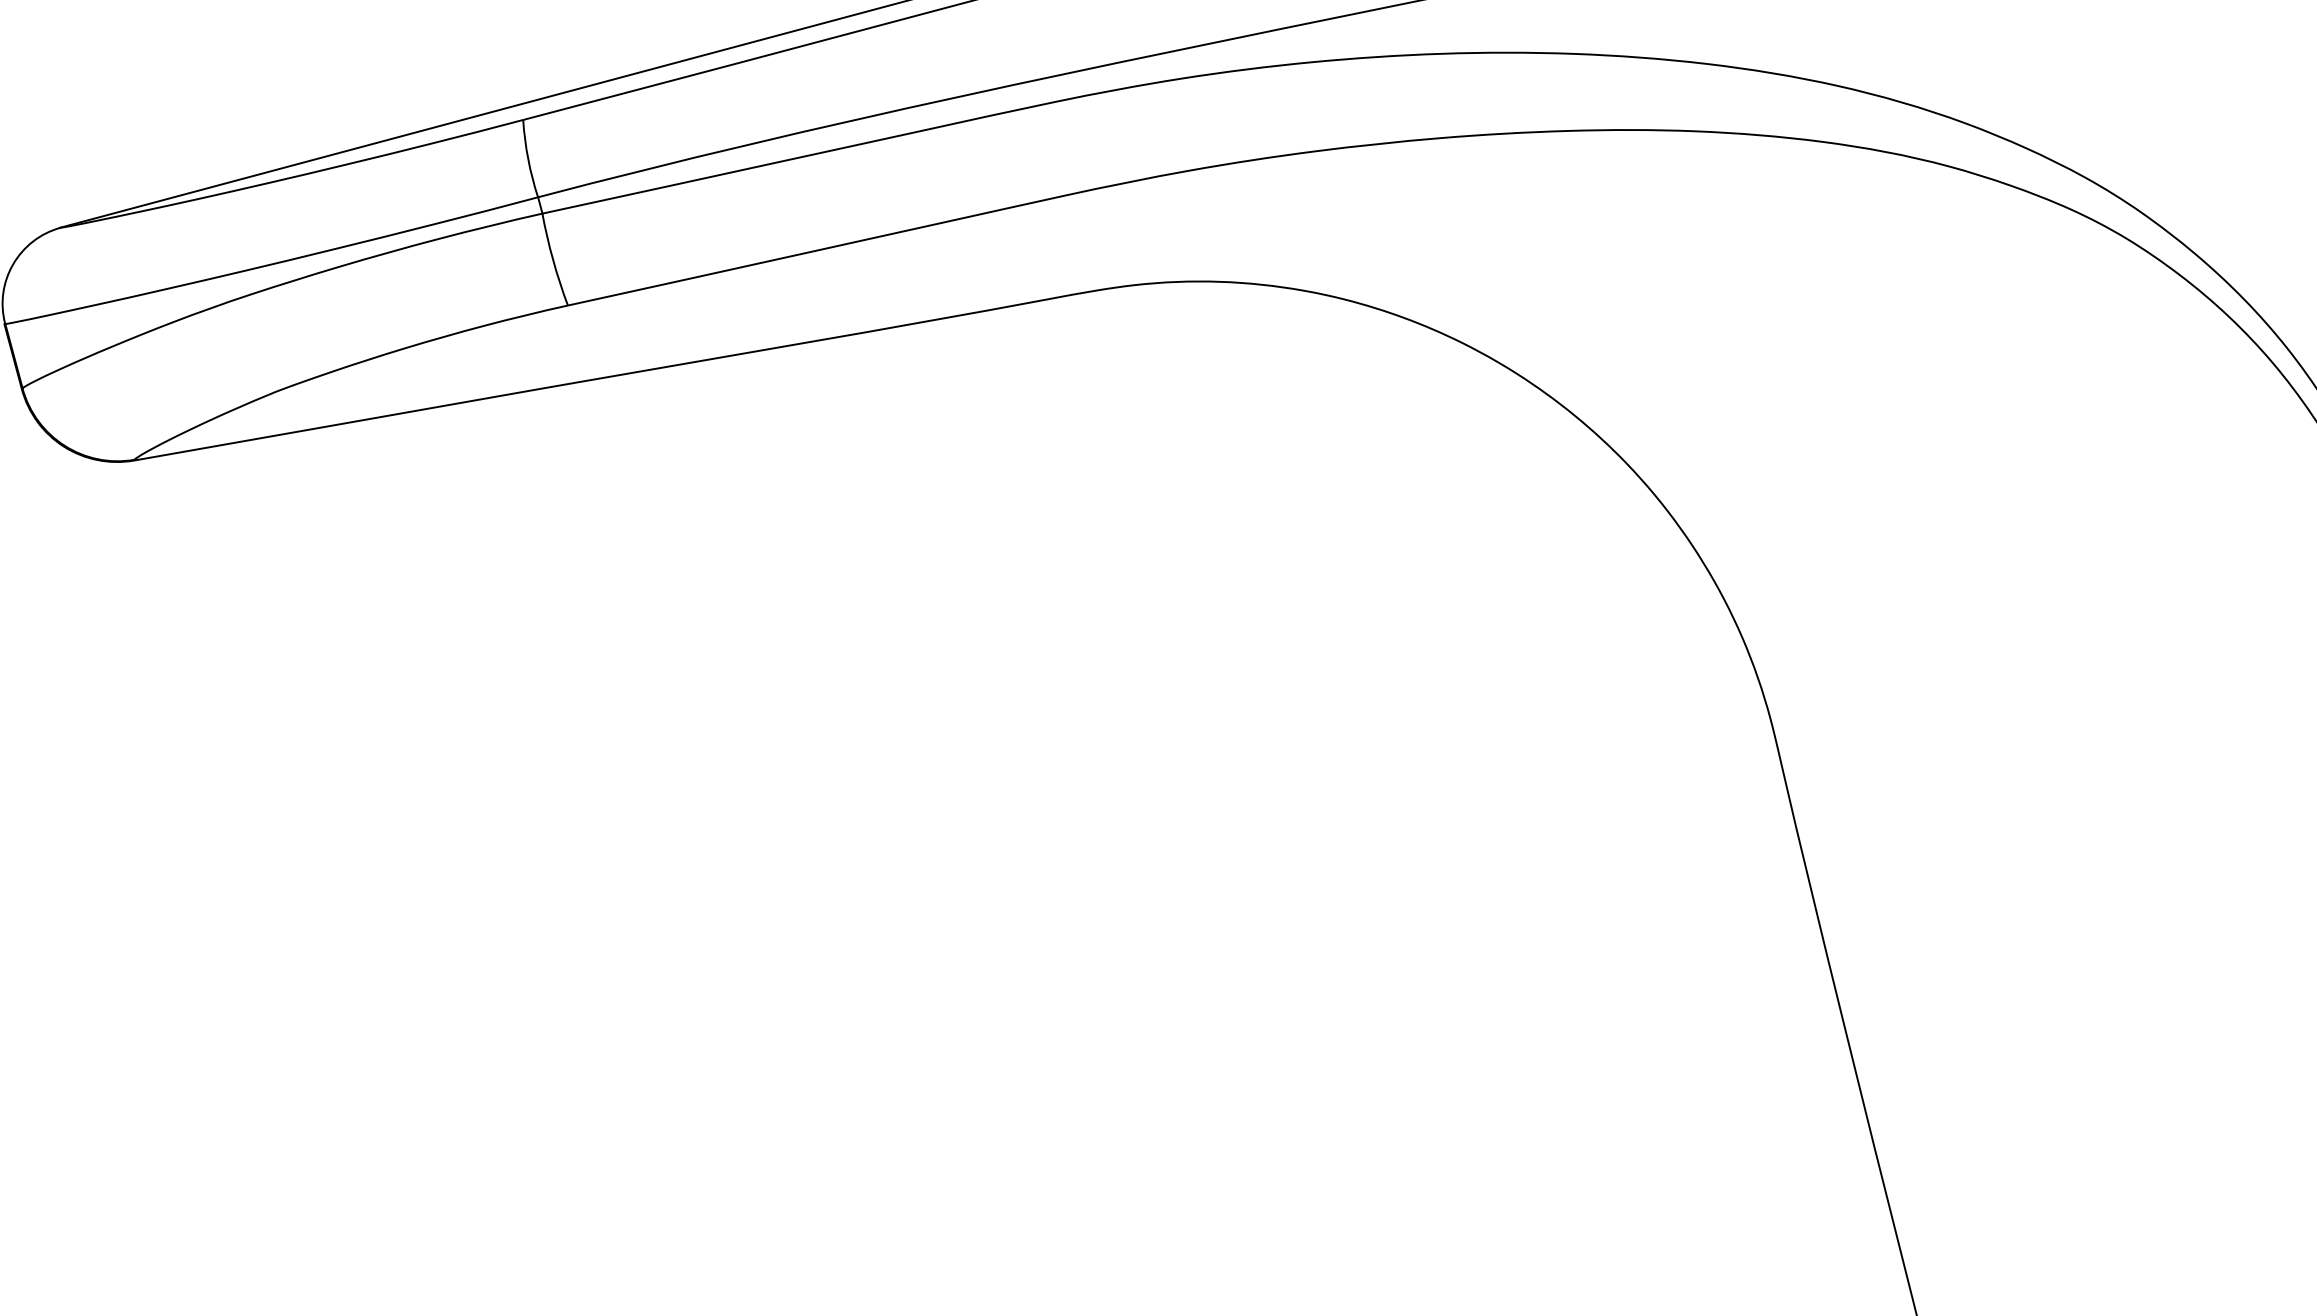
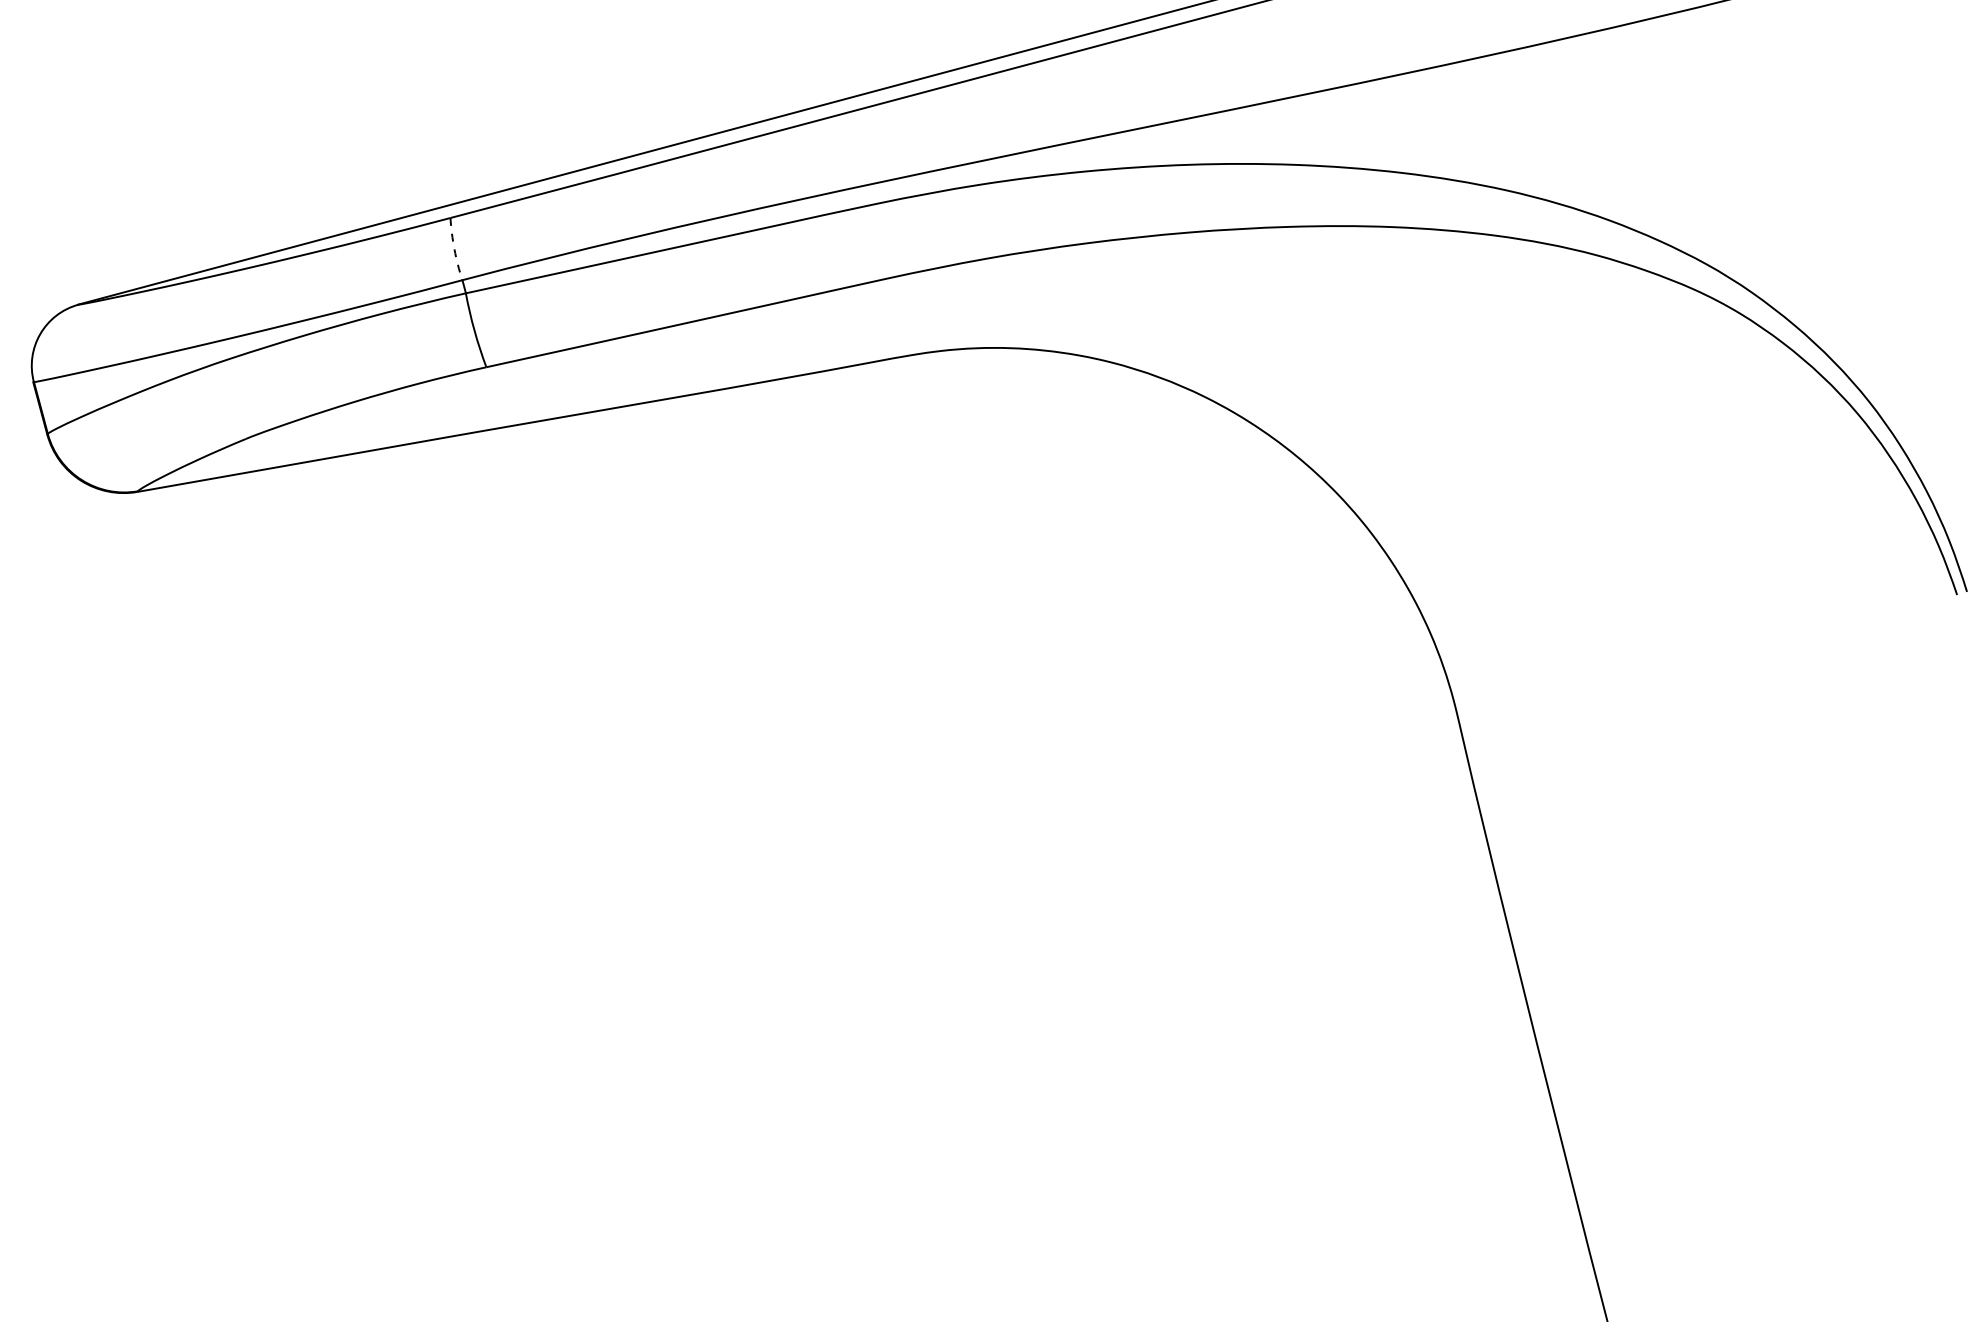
arc: (528, 159) -> (454, 249), solid -> dashed

